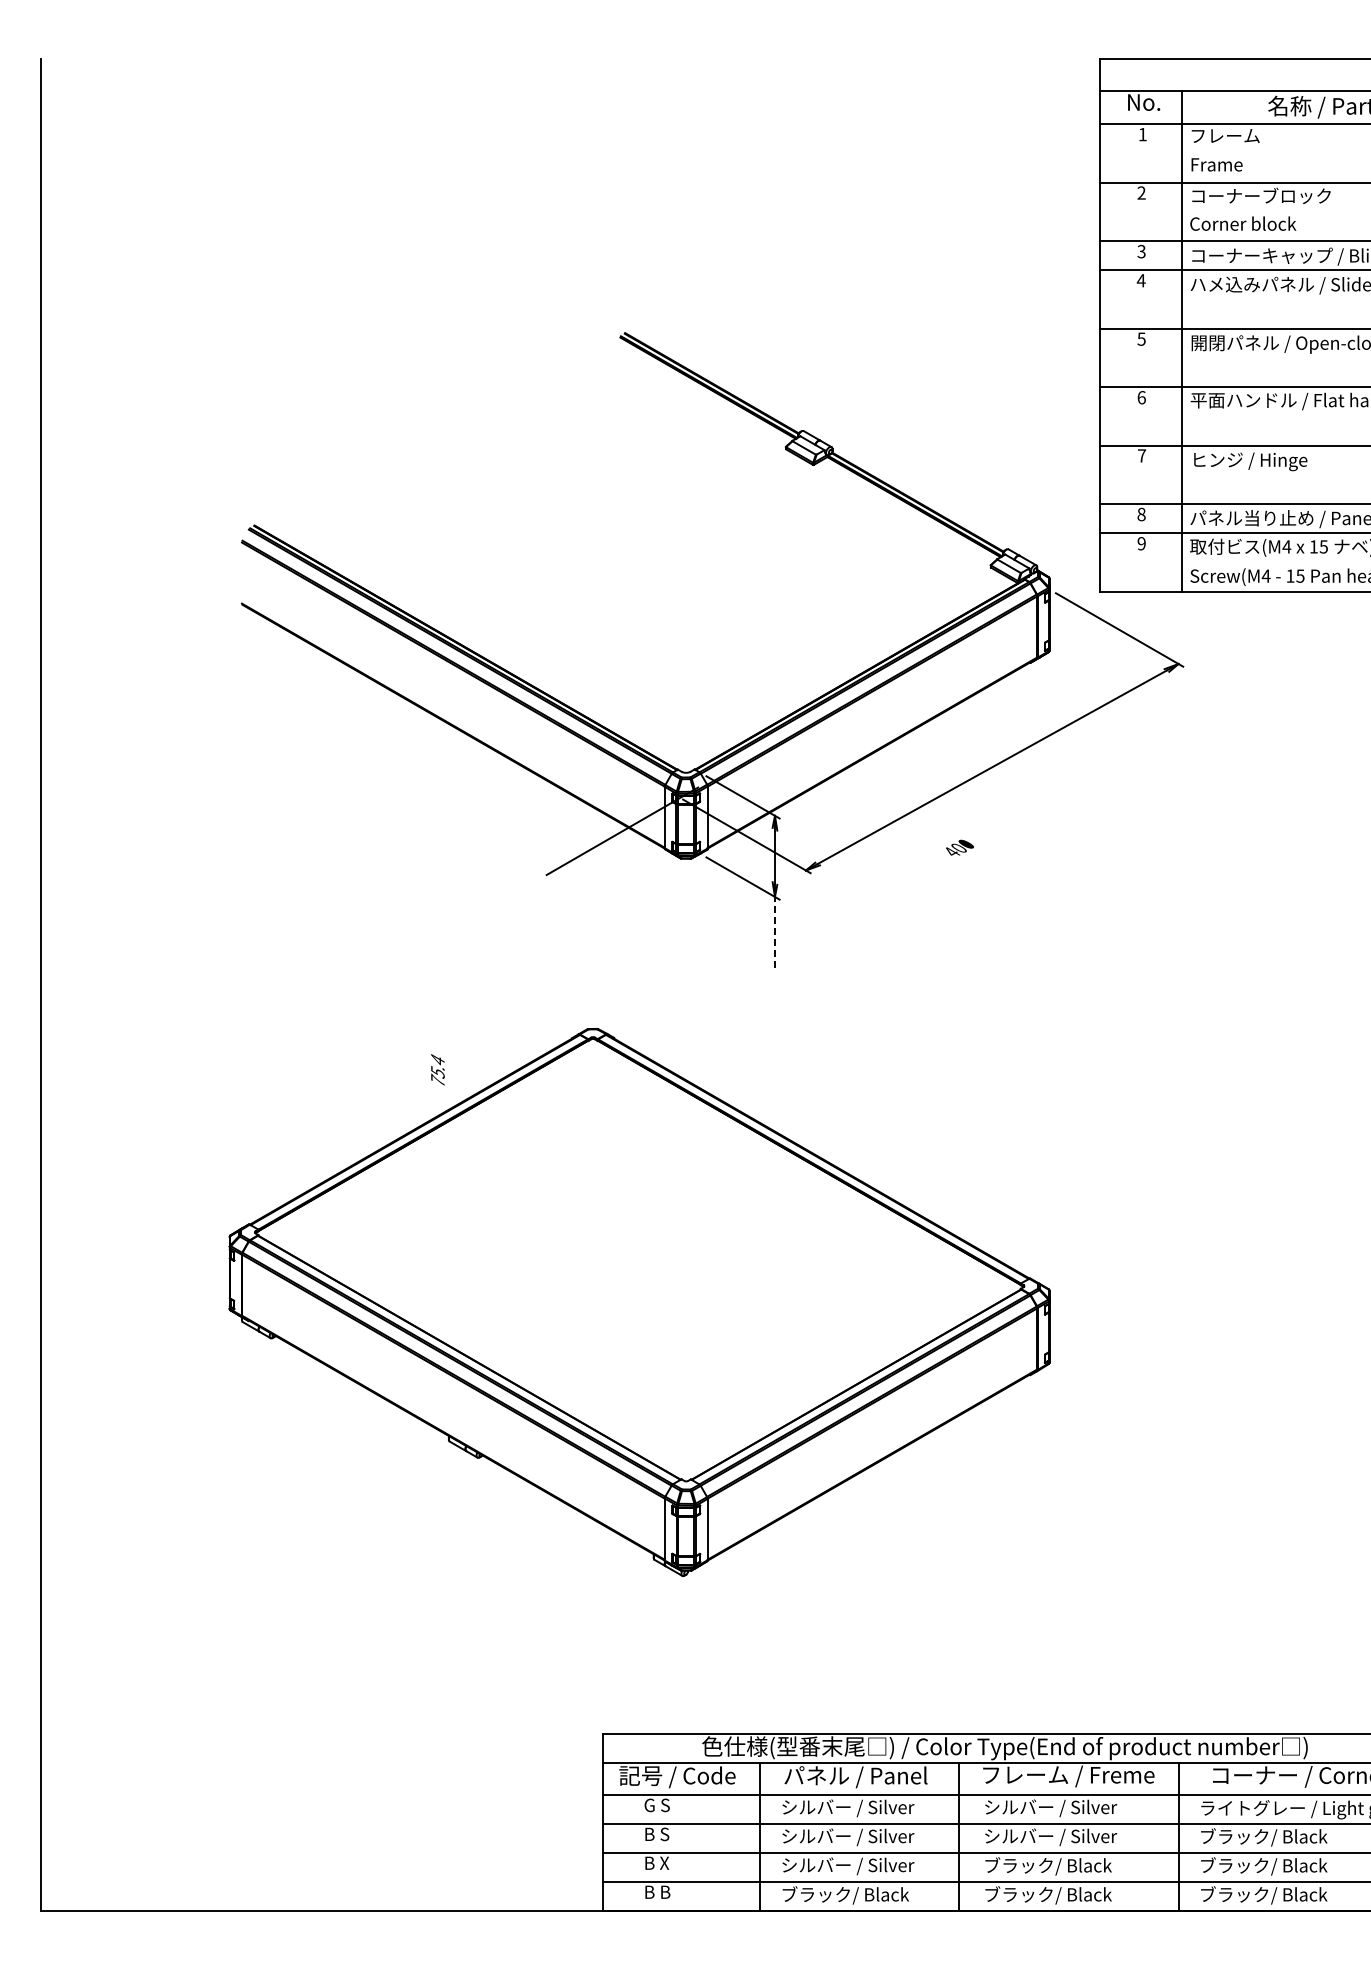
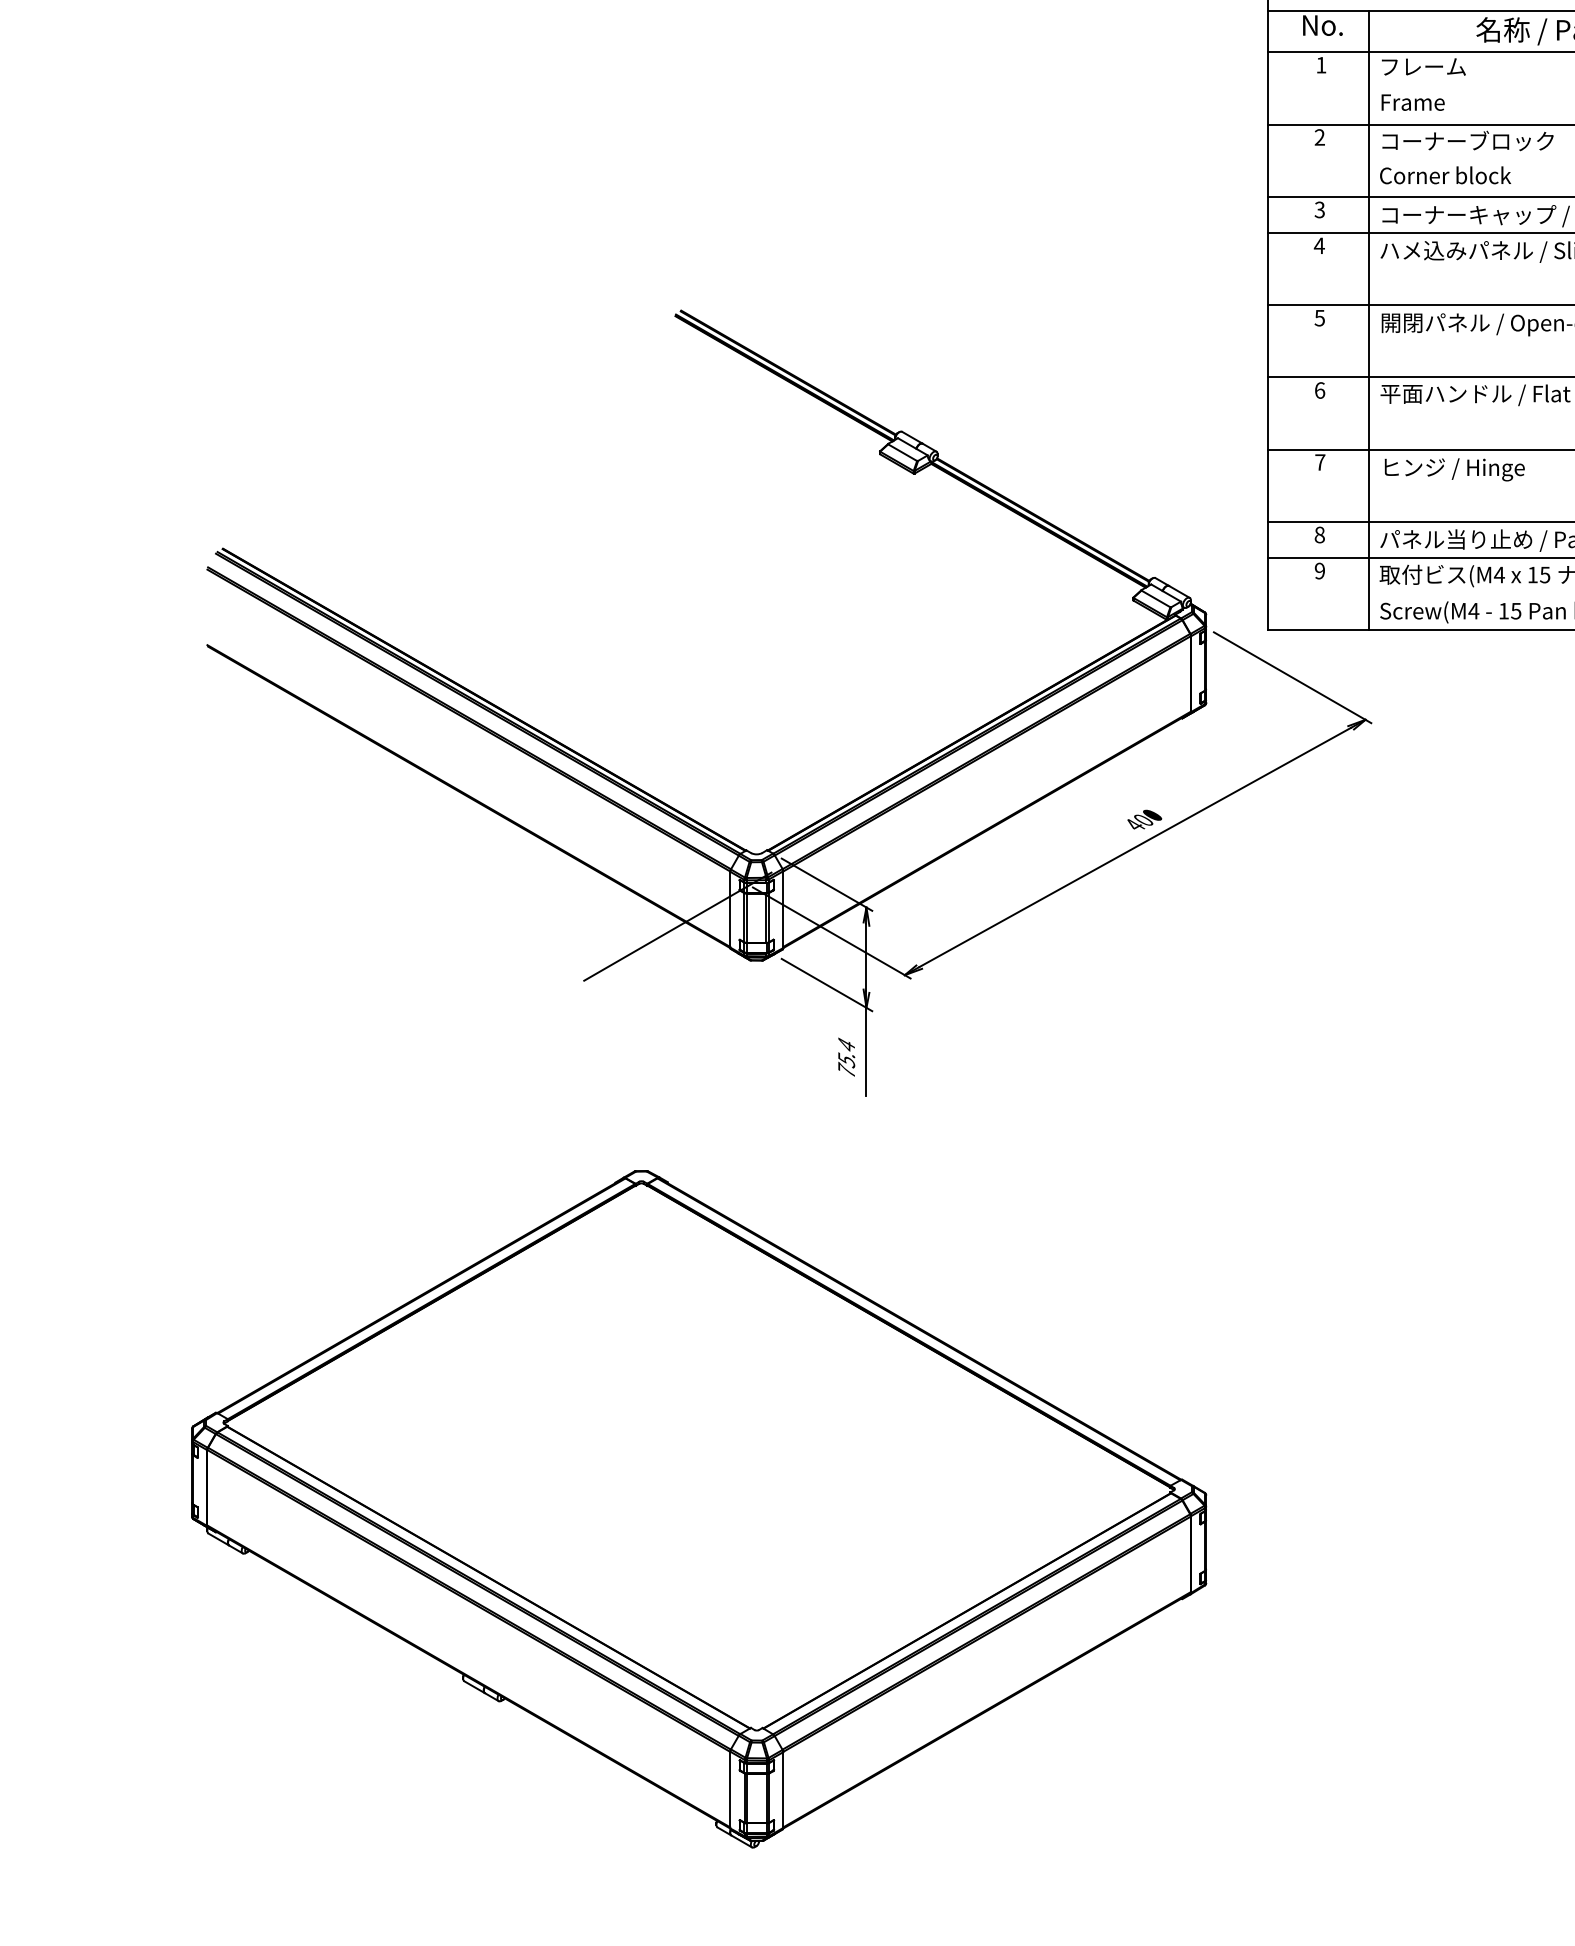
text: (959, 847) -> (1144, 819), moved
line: (774, 932) -> (865, 1051), dashed -> solid
text: (437, 1069) -> (846, 1056), moved

